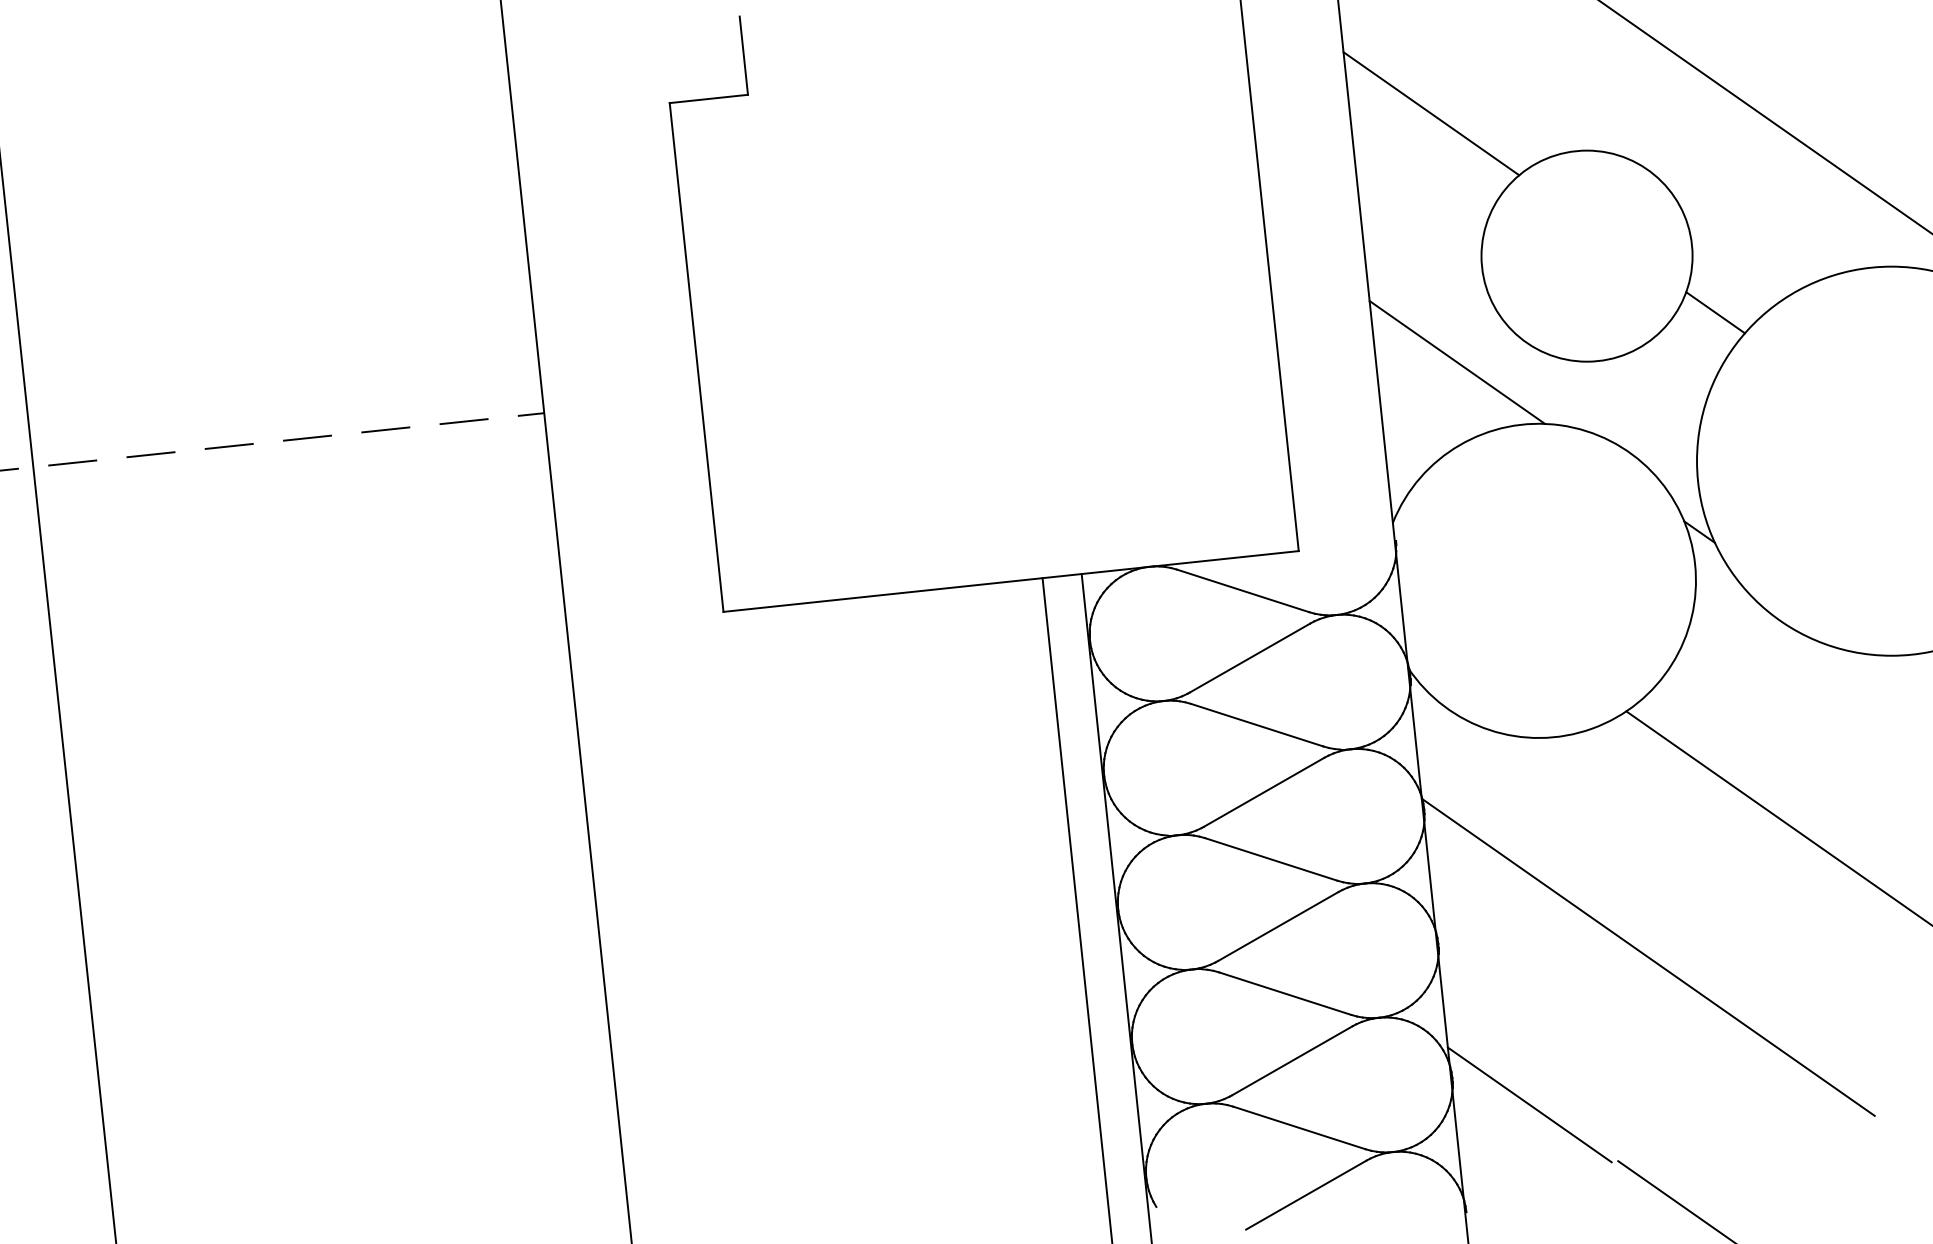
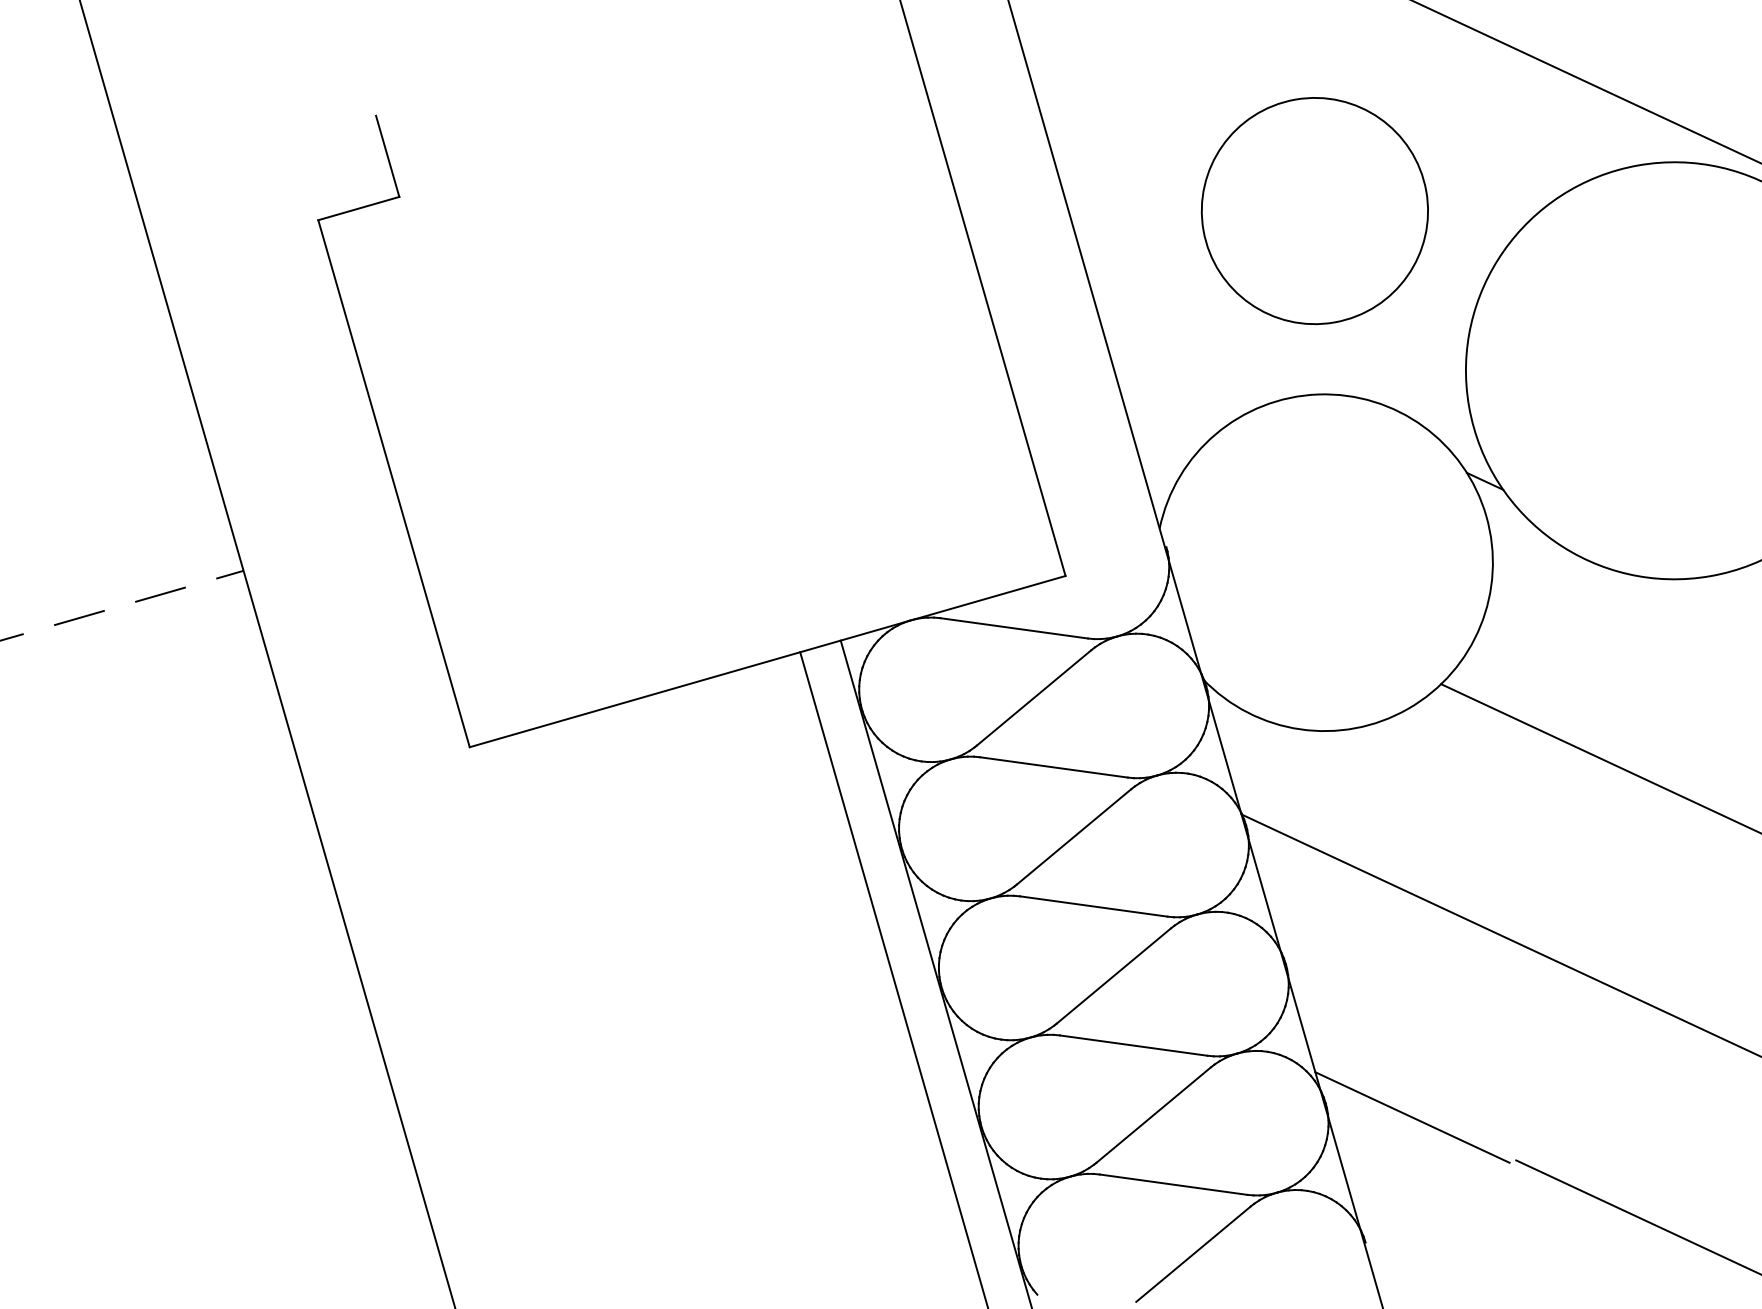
line: (1431, 113) -> (1124, 89), removed
line: (1715, 312) -> (1460, 246), removed
line: (1457, 362) -> (1198, 347), removed

